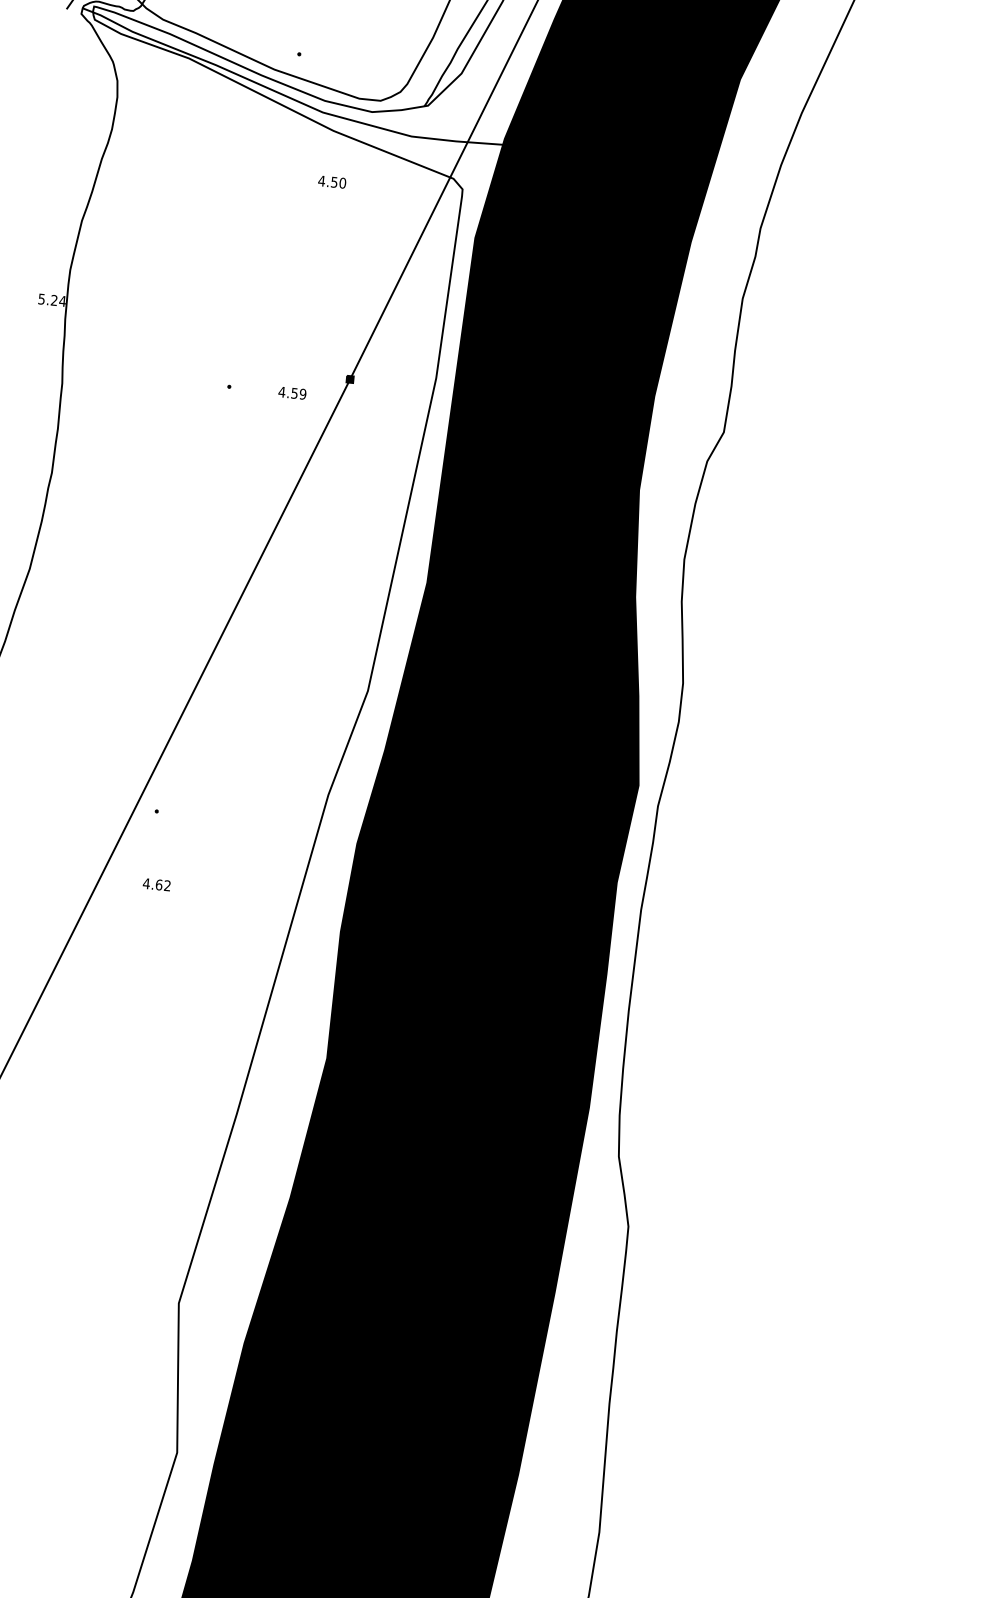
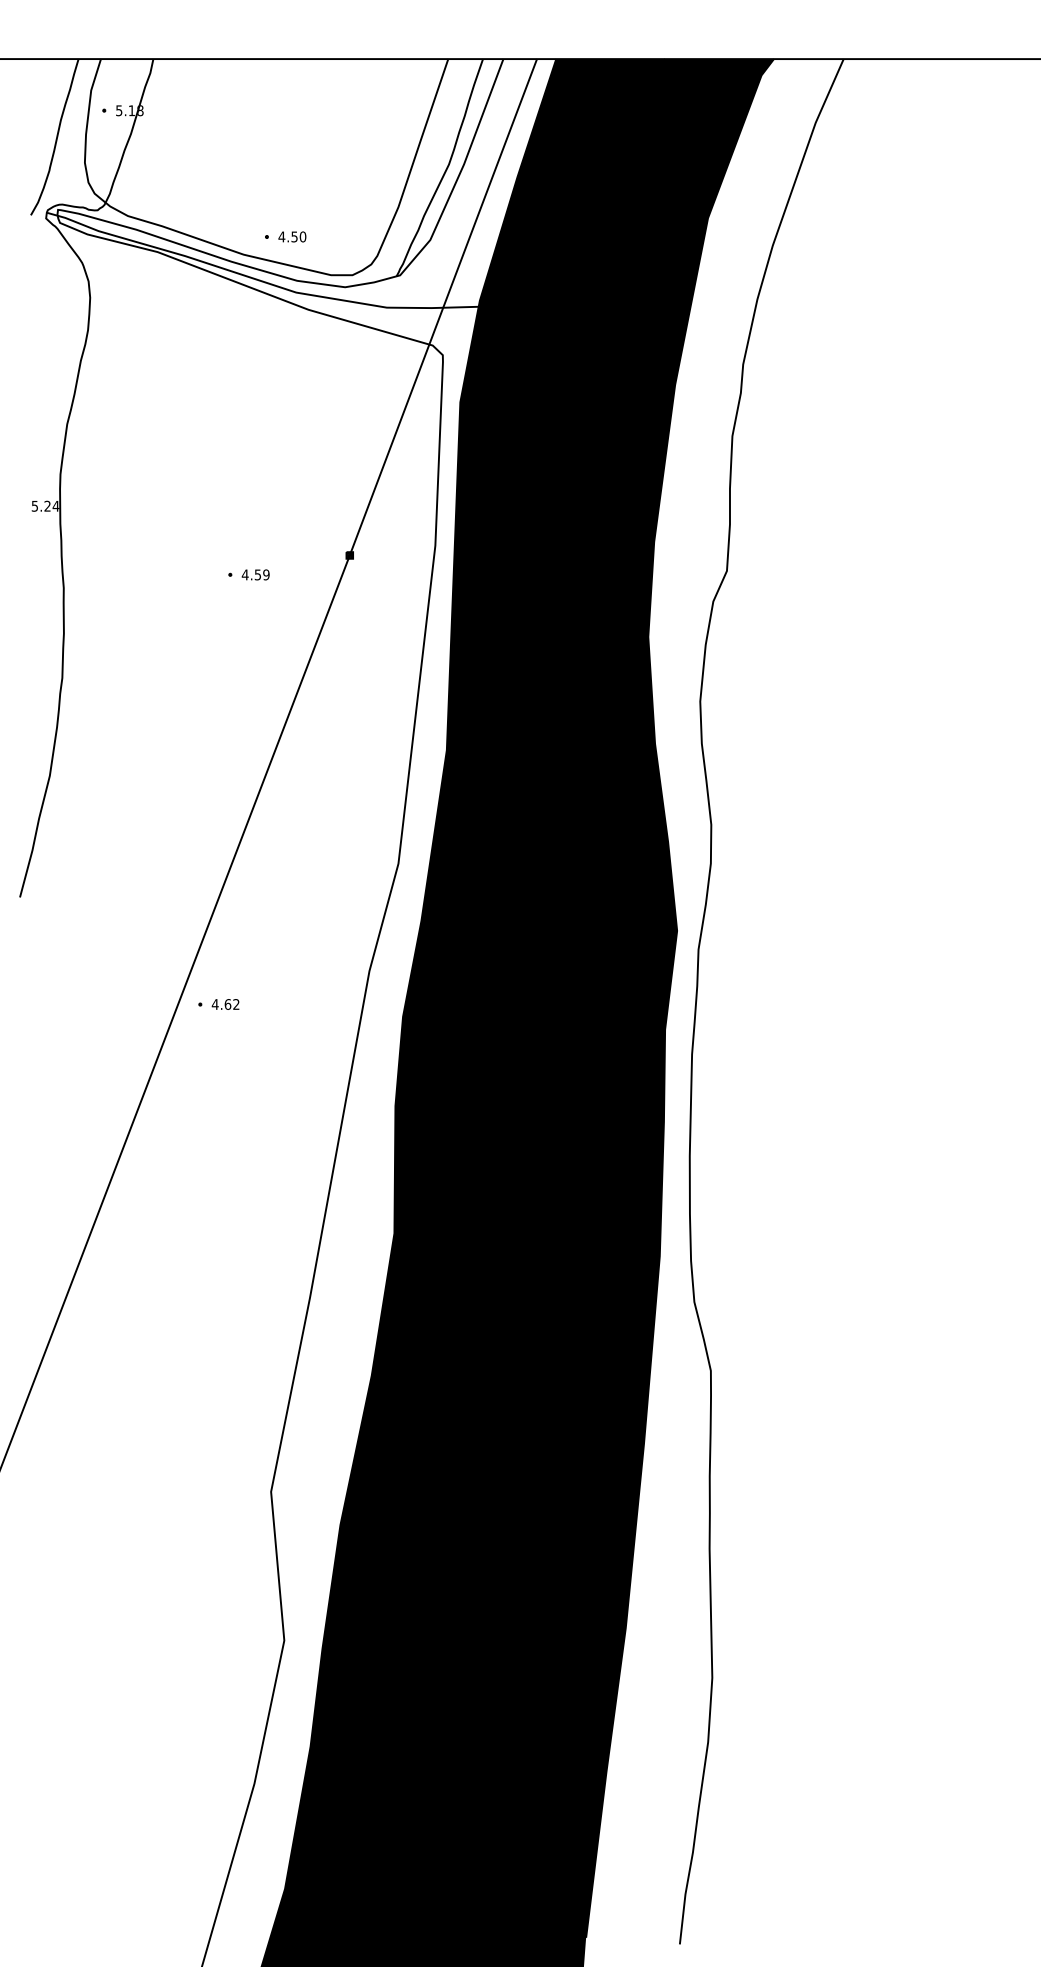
text: (332, 181) -> (292, 236), moved
text: (292, 392) -> (255, 574), moved
text: (156, 884) -> (225, 1004), moved

